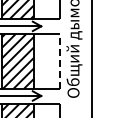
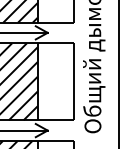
line: (59, 60) -> (73, 80), dashed -> solid

